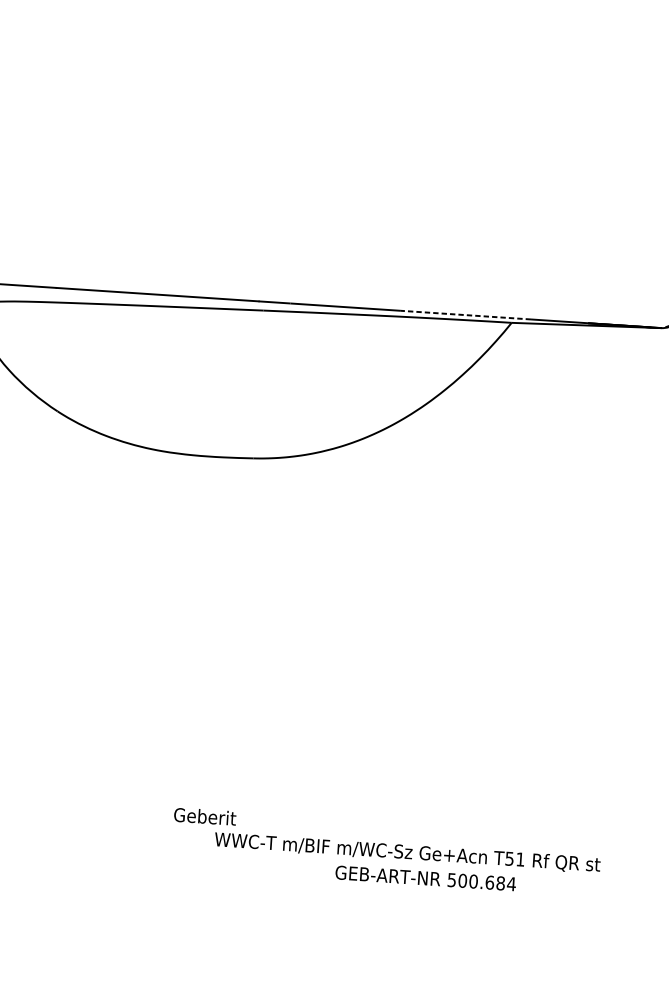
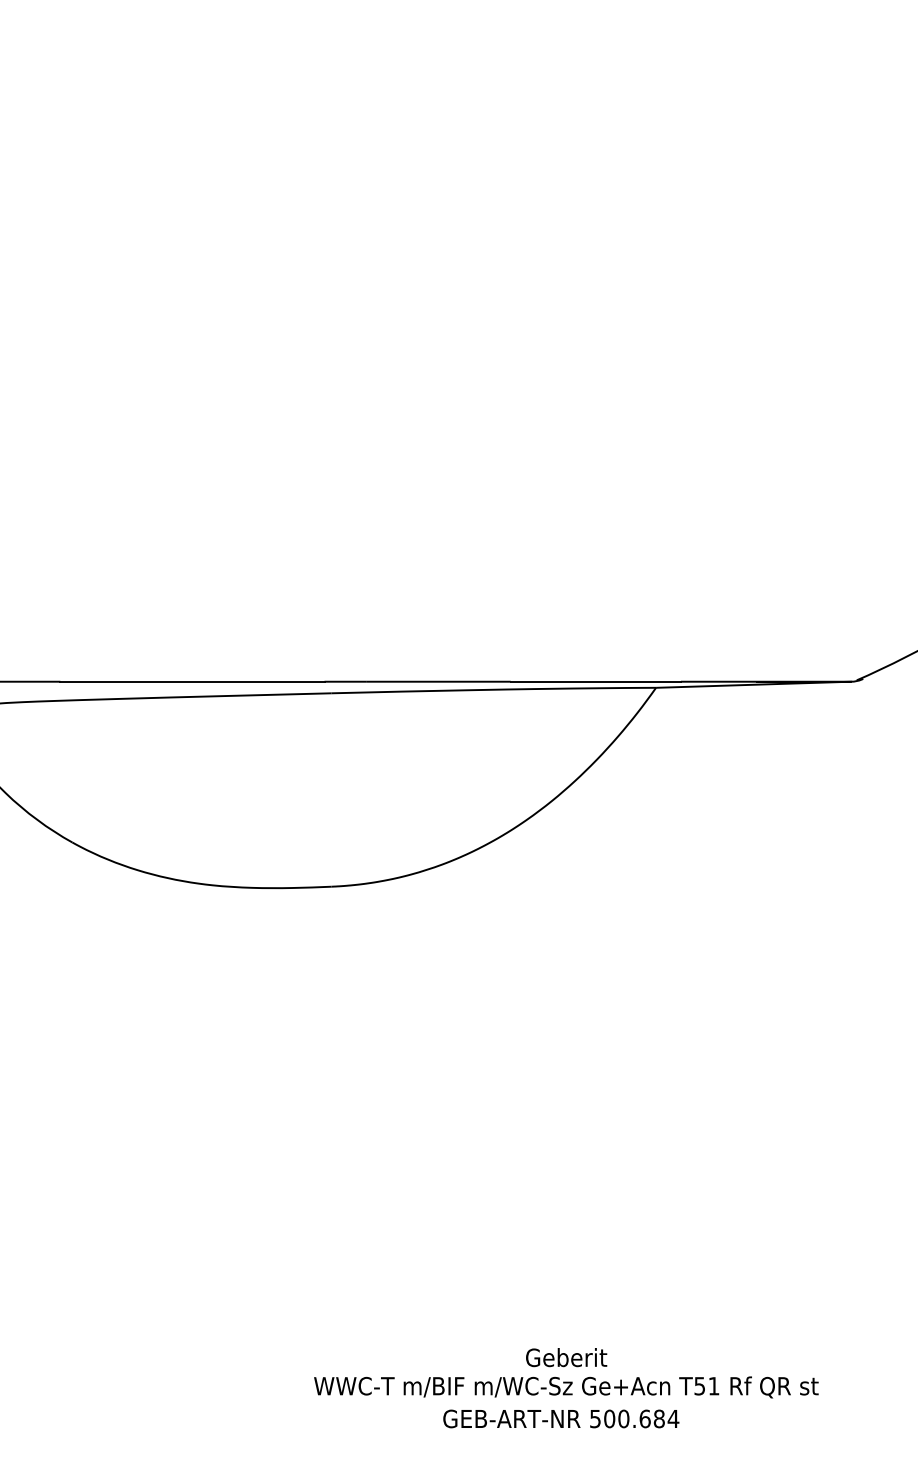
line: (465, 314) -> (595, 681), dashed -> solid
text: (205, 816) -> (566, 1357), moved
text: (425, 878) -> (561, 1418), moved

